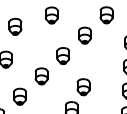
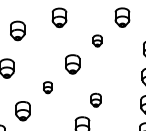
part: (84, 35) -> (97, 40), size x0.6
part: (41, 76) -> (47, 87), size x0.6
part: (83, 87) -> (95, 100), size x0.7

